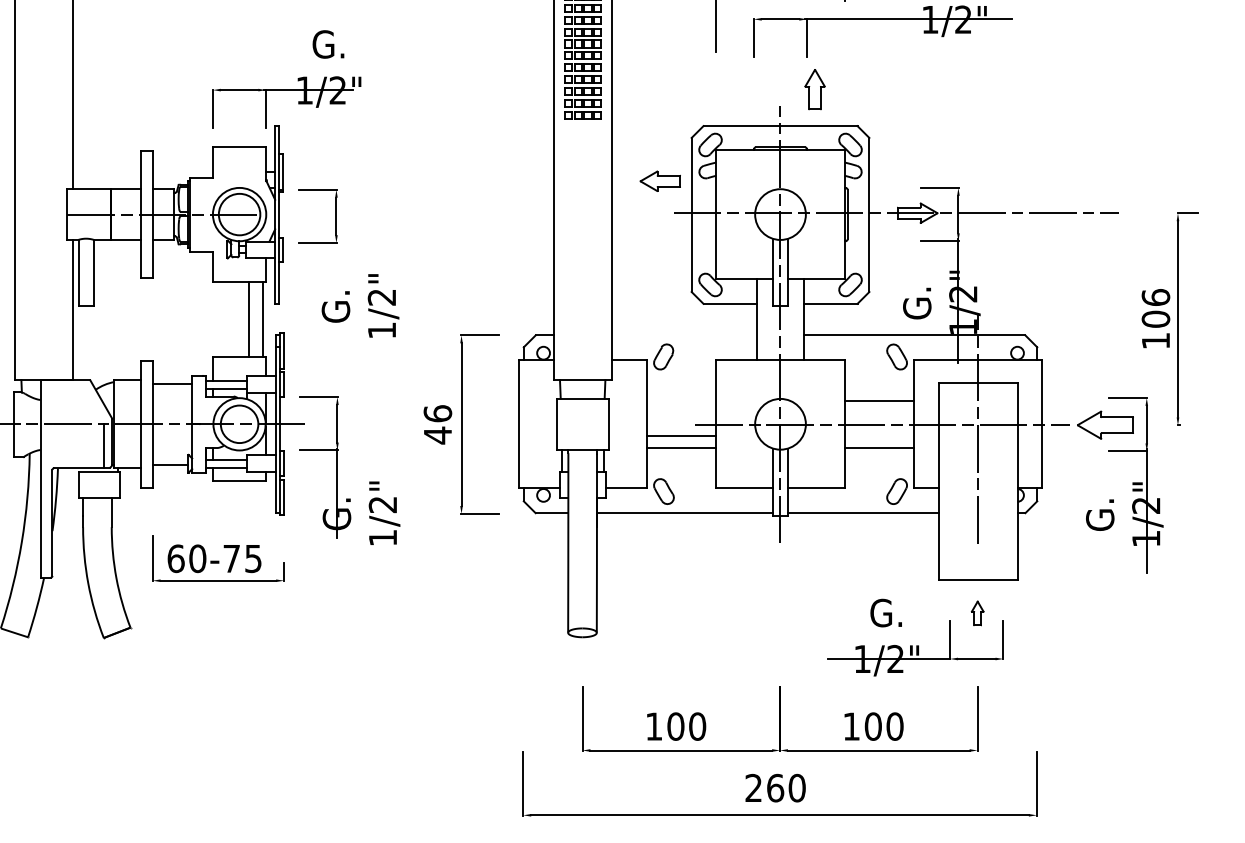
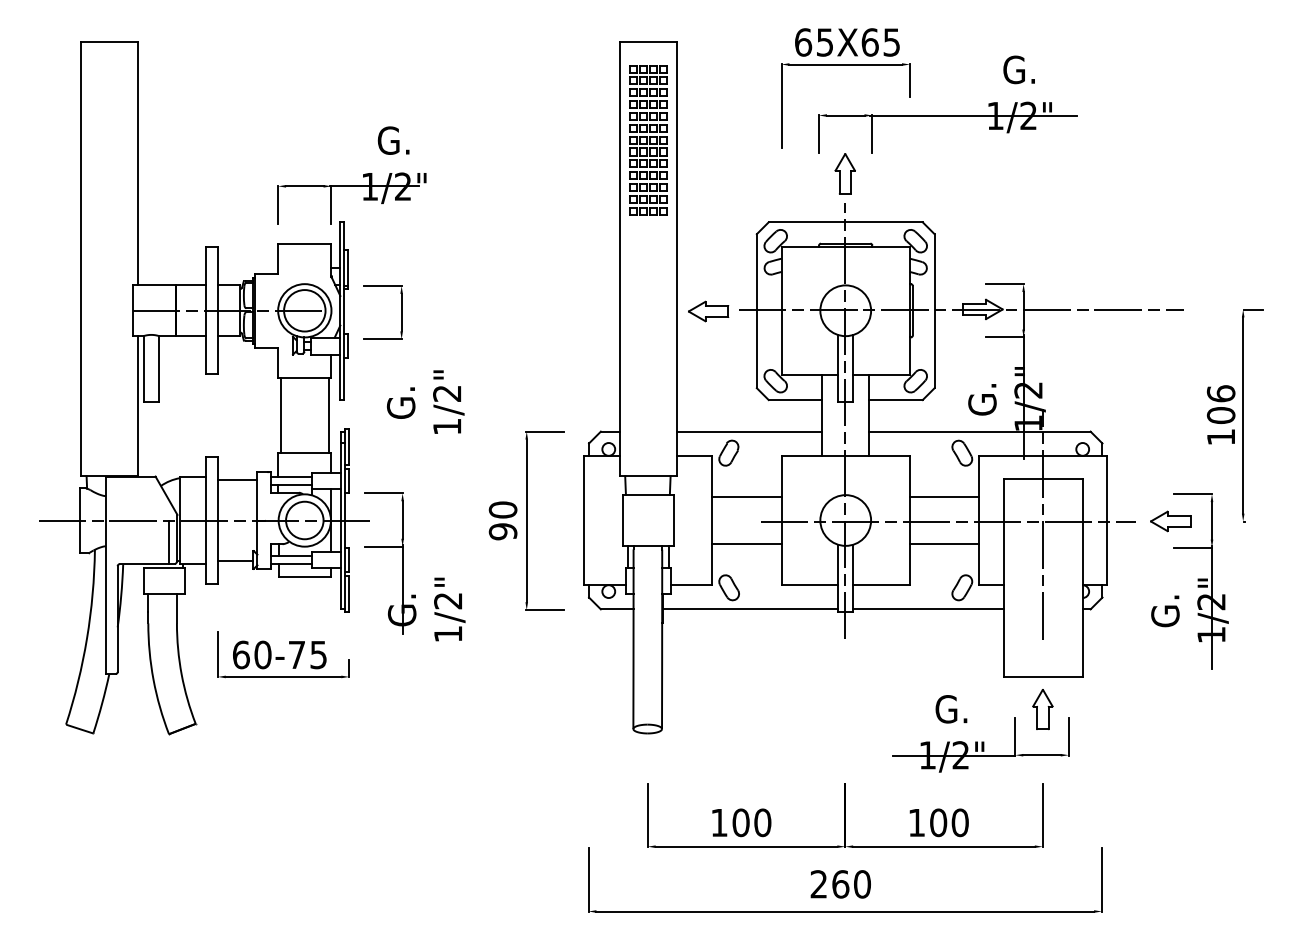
part: (814, 89) -> (844, 173), moved
part: (660, 181) -> (708, 311), moved
line: (249, 319) -> (281, 415), moved
line: (684, 335) -> (749, 431), added
text: (437, 424) -> (502, 520), 46 -> 90
part: (1105, 425) -> (1170, 521), size x0.71
line: (681, 435) -> (746, 496), moved
part: (977, 613) -> (1042, 709), size x1.67

